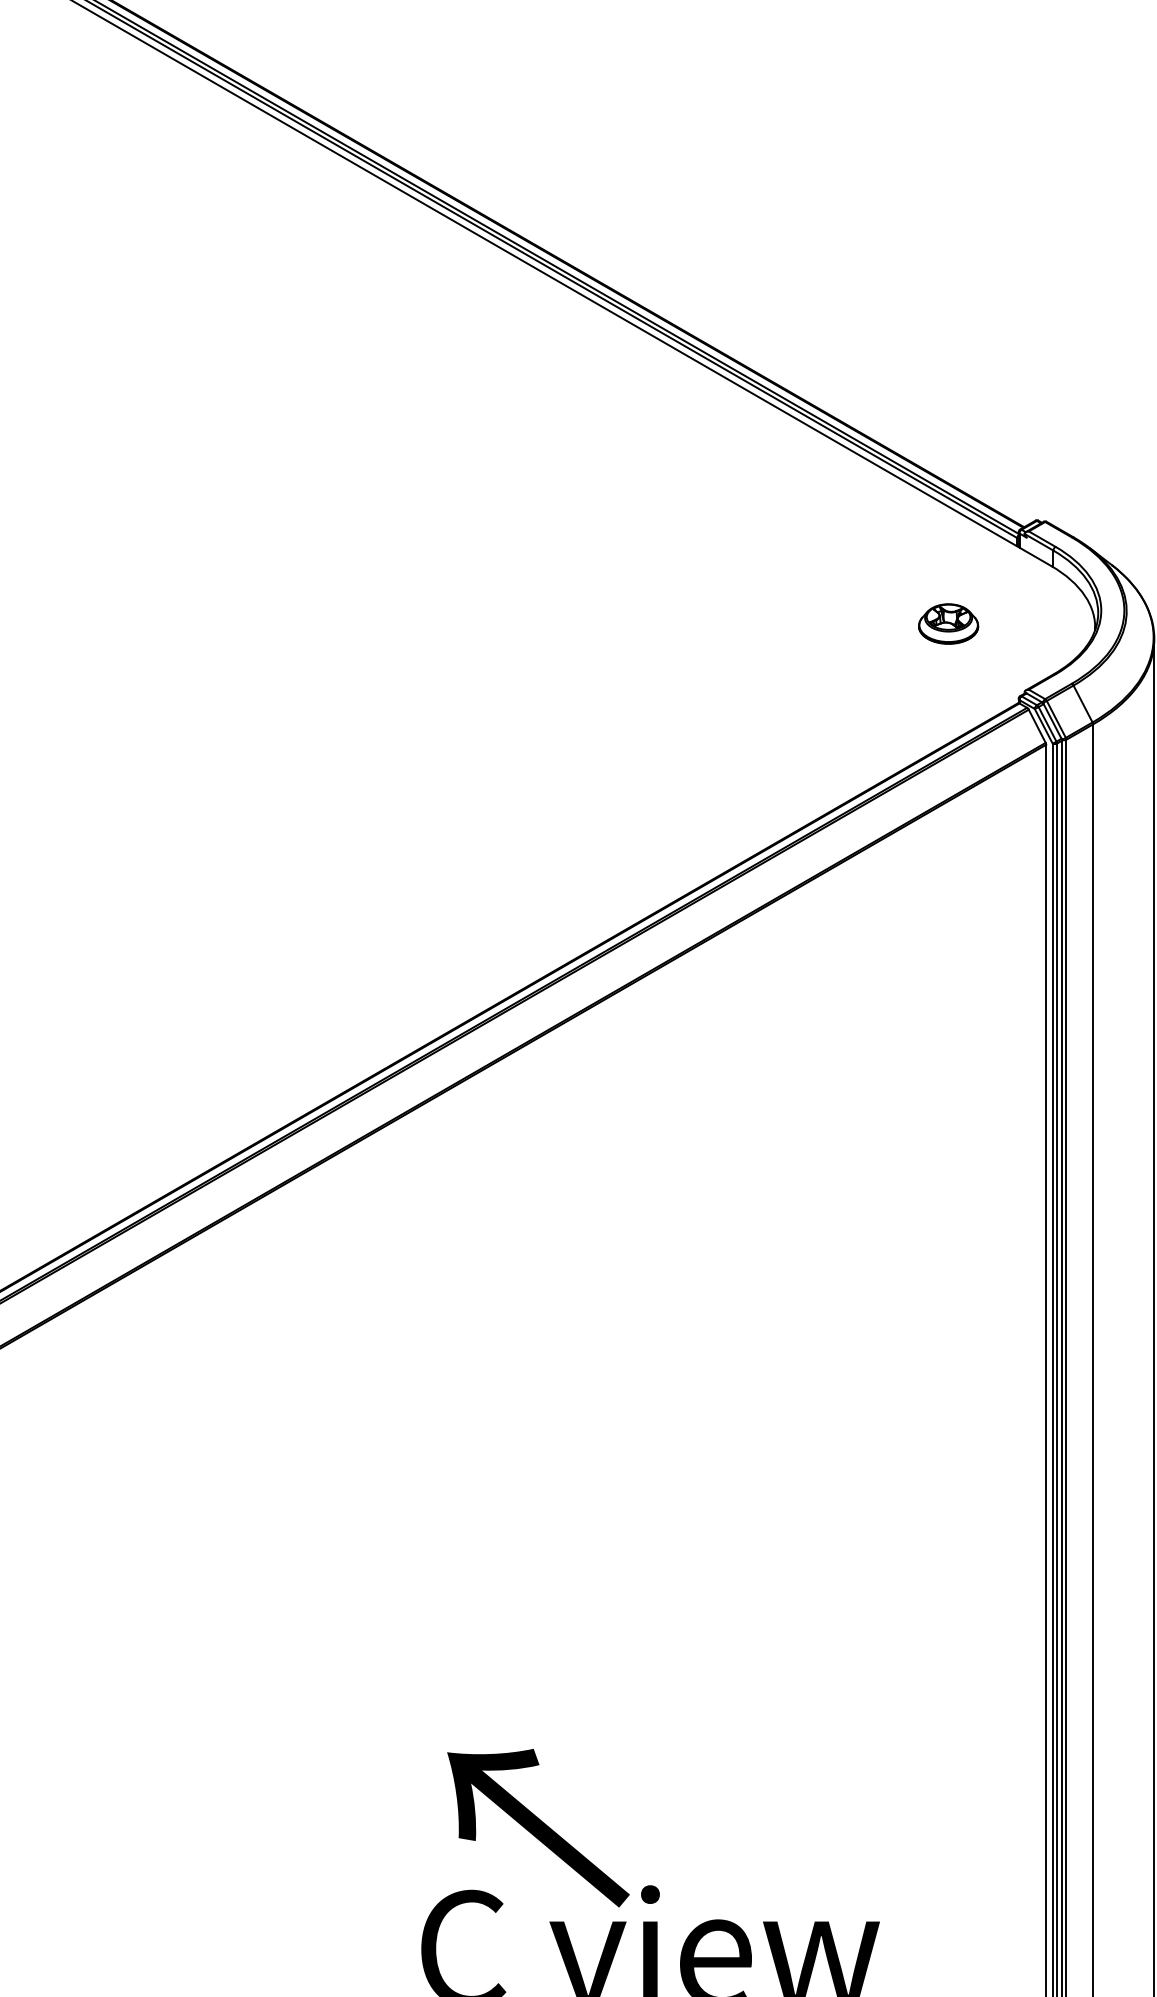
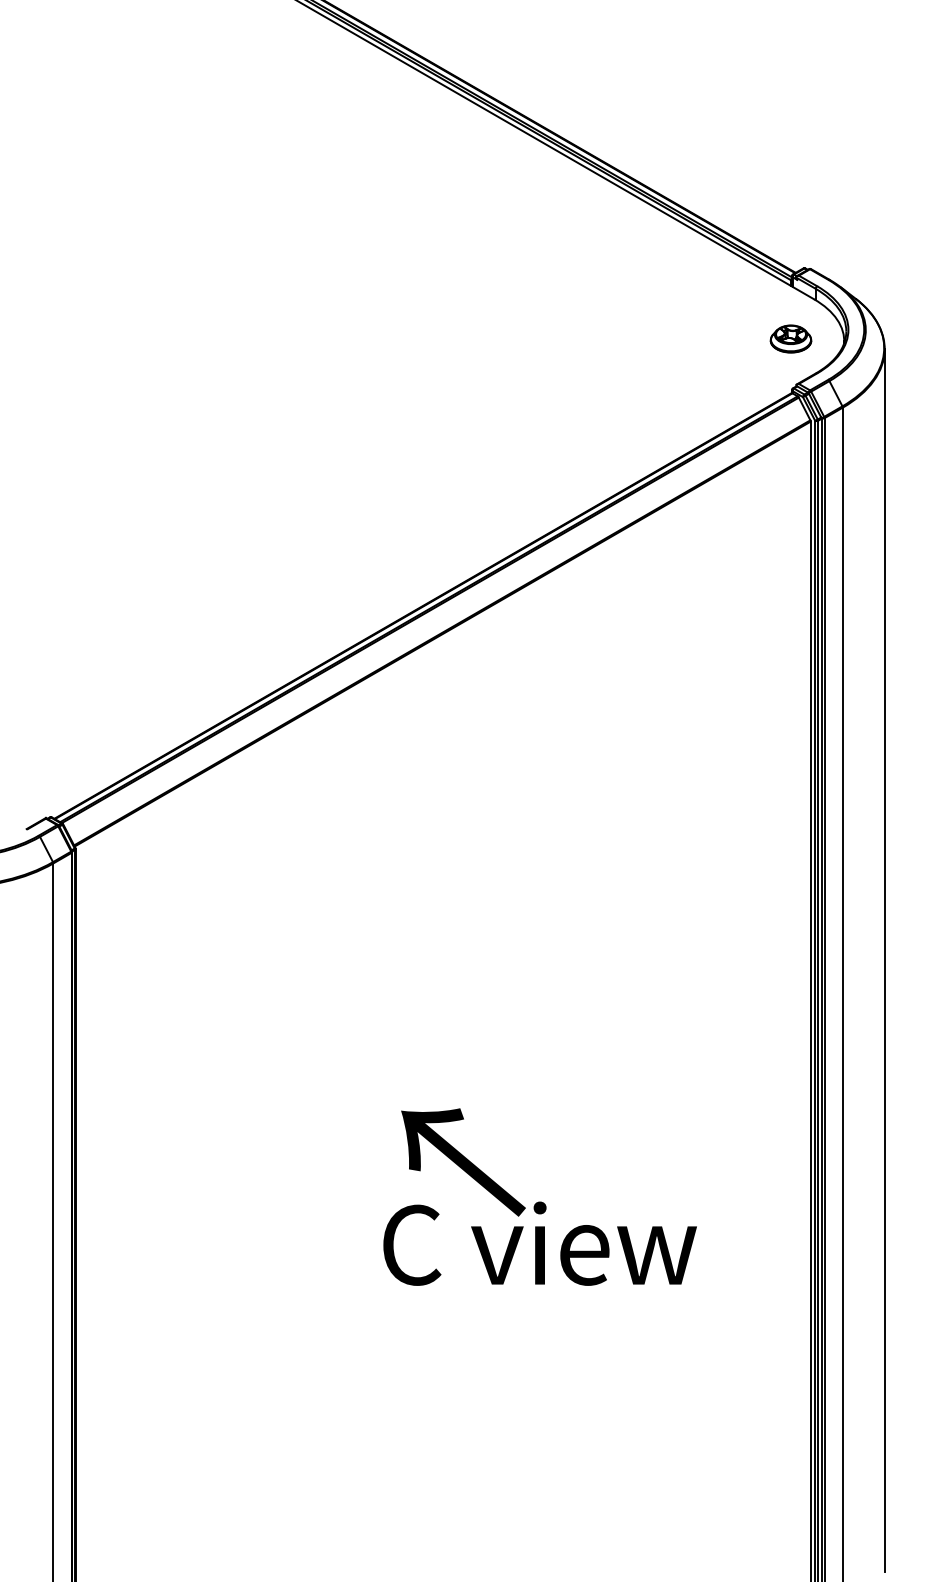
part: (947, 623) -> (790, 338), moved

